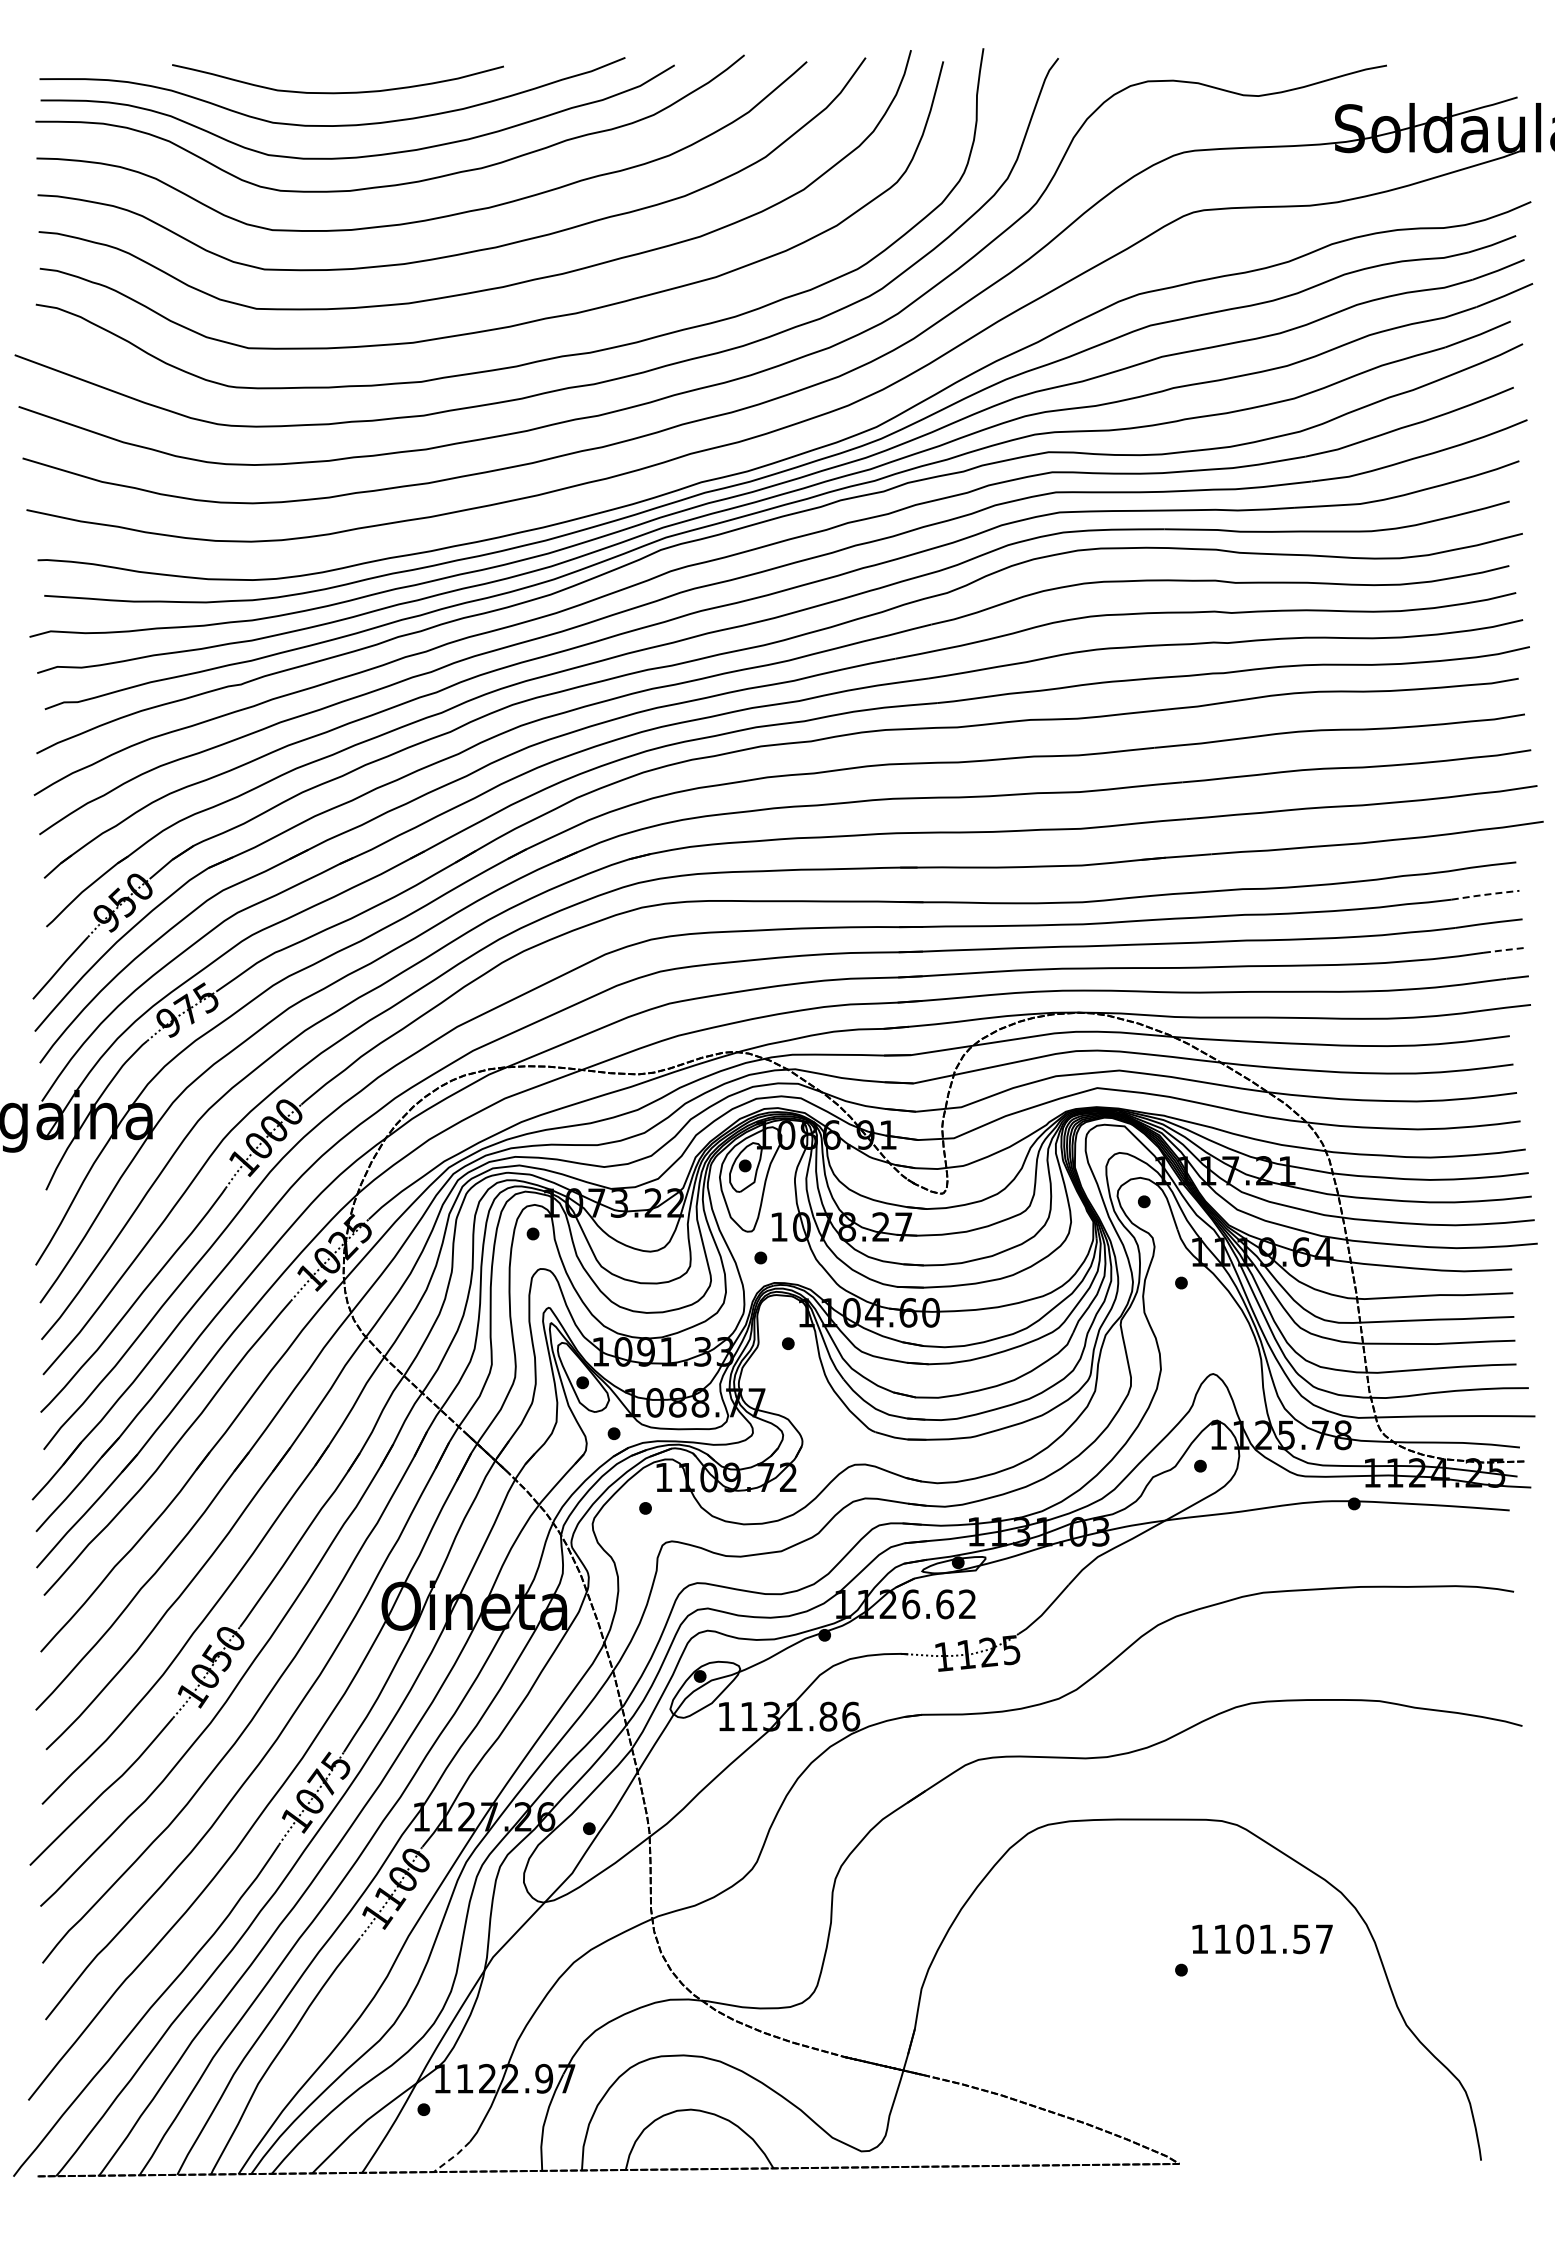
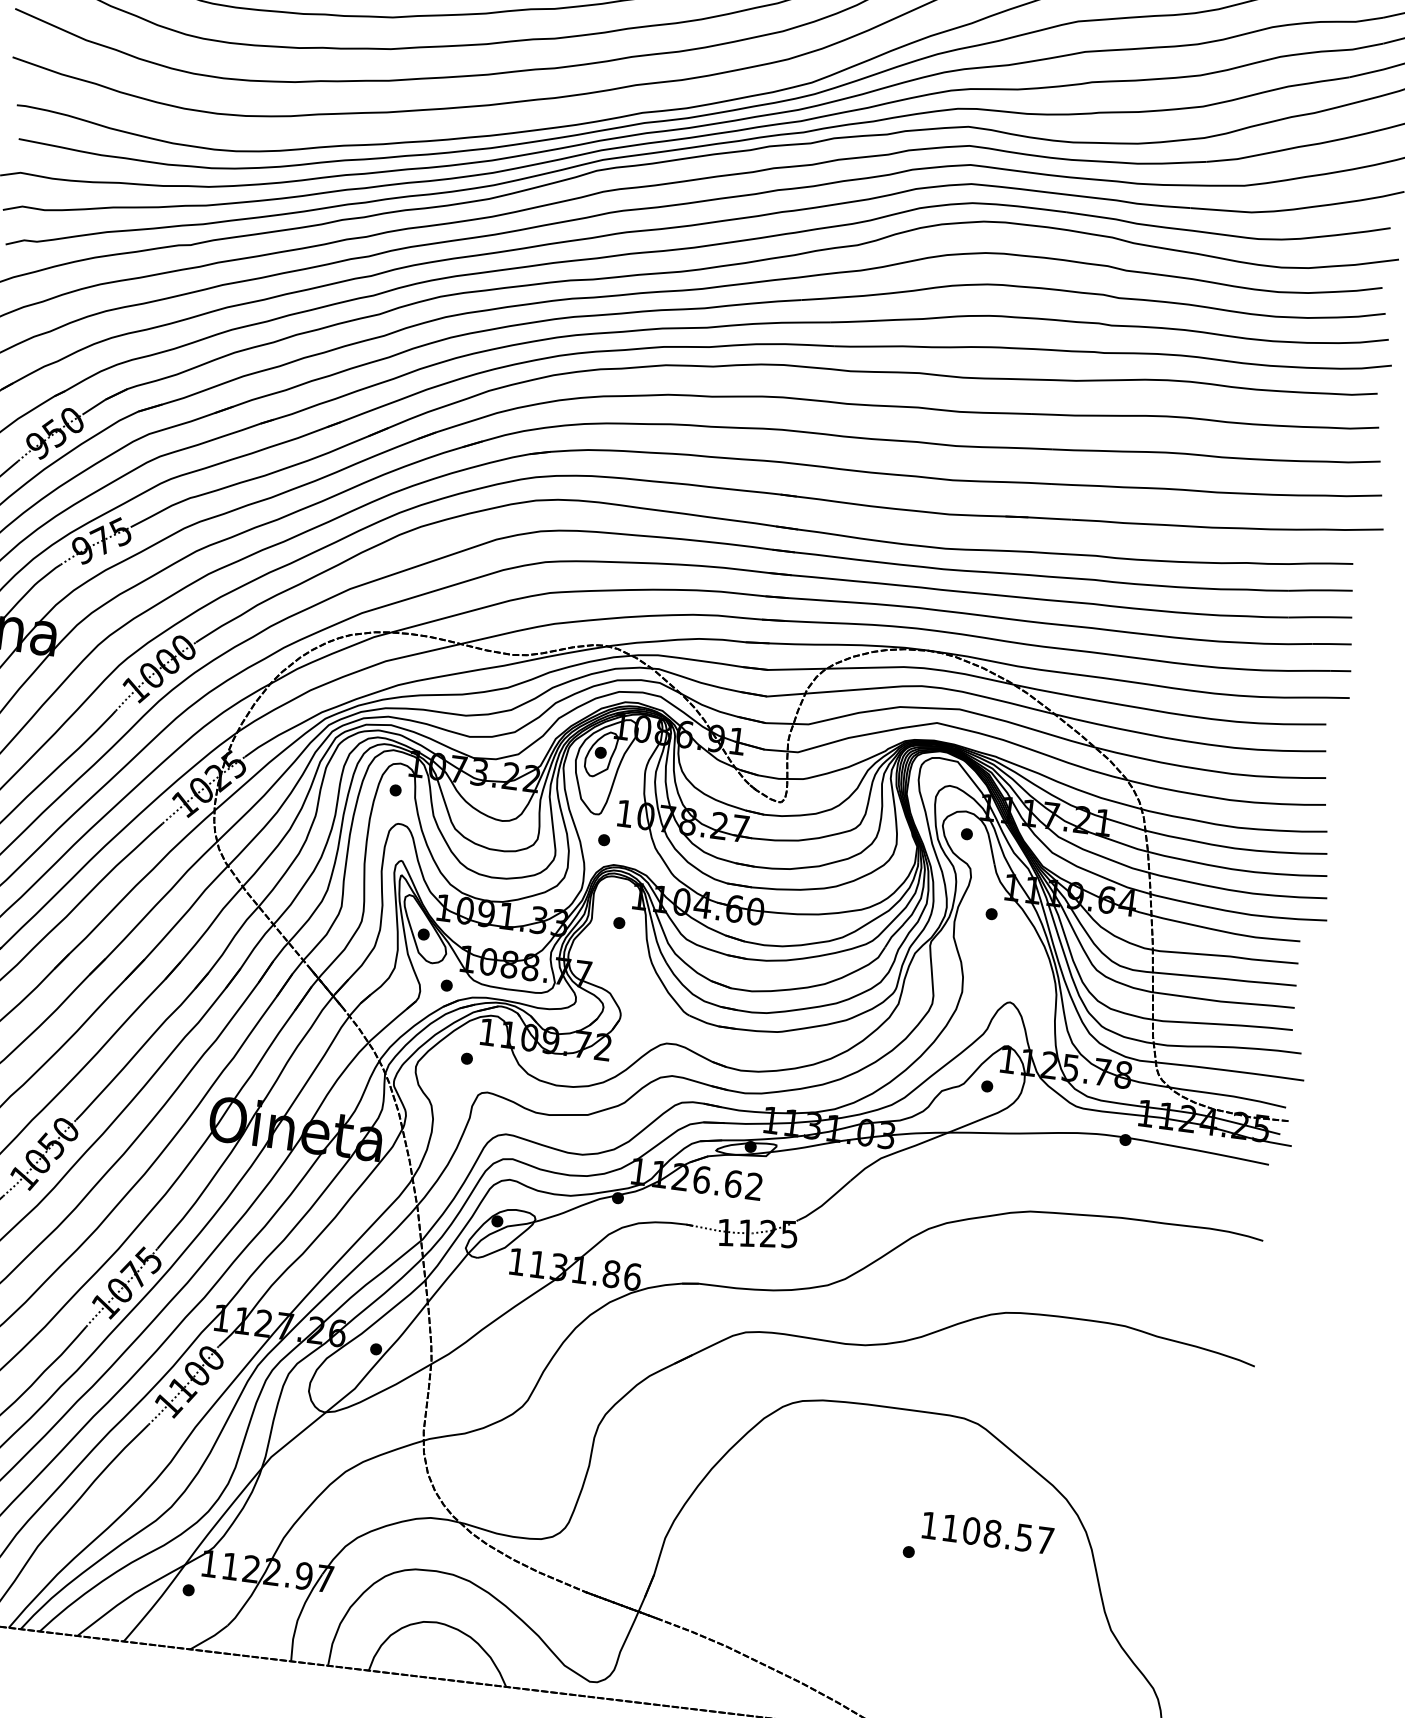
line: (1485, 894) -> (1320, 590), dashed -> solid
line: (1503, 950) -> (1330, 644), dashed -> solid
text: (1267, 1939) -> (992, 1533), 1101.57 -> 1108.57
line: (453, 2157) -> (210, 1638), dashed -> solid

